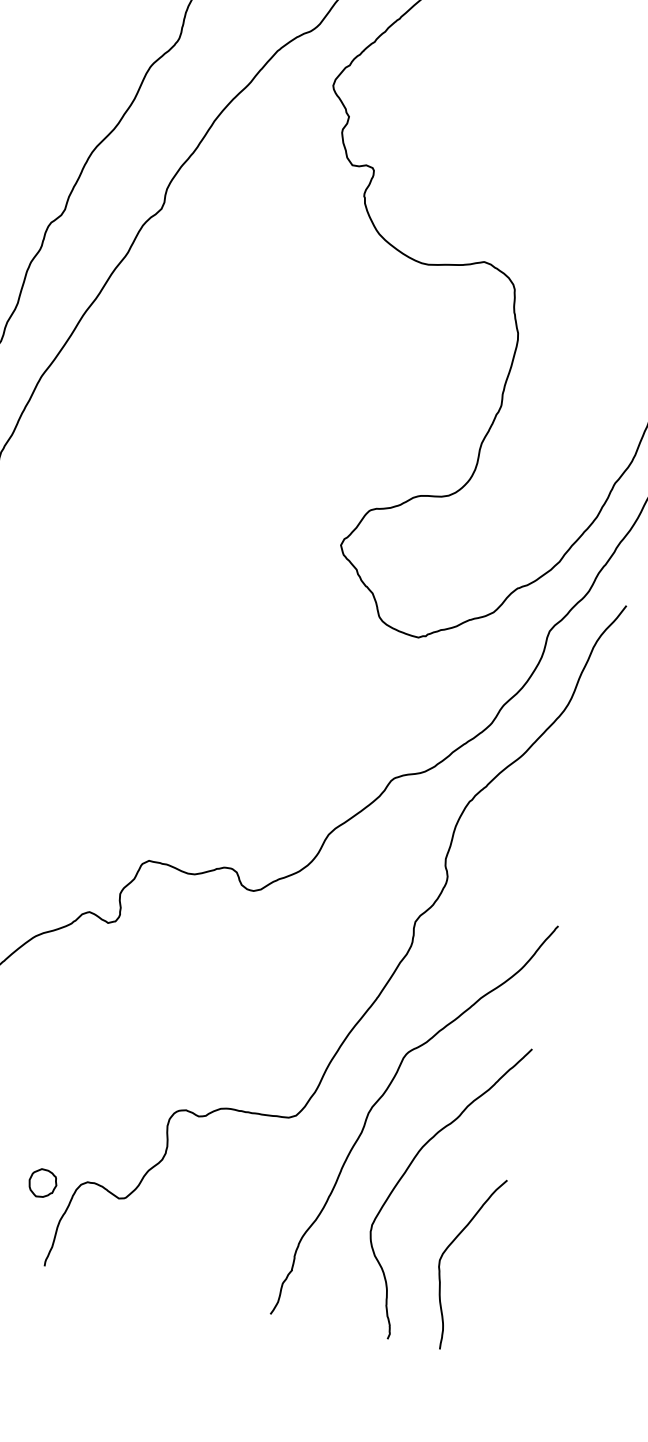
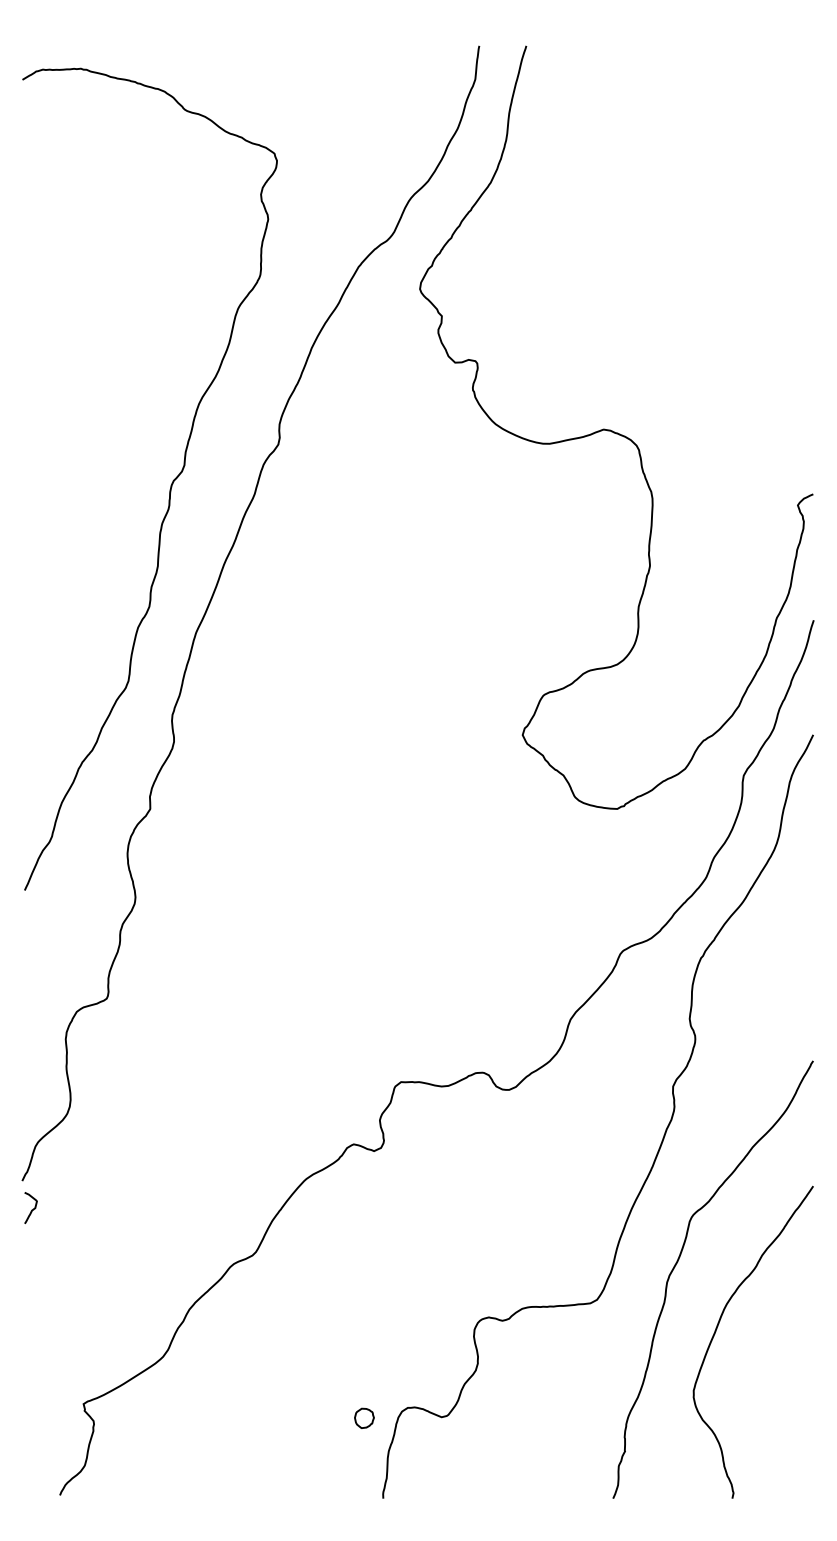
part: (42, 1183) -> (364, 1418), size x0.7
curve: (447, 1249) -> (772, 1398), removed

